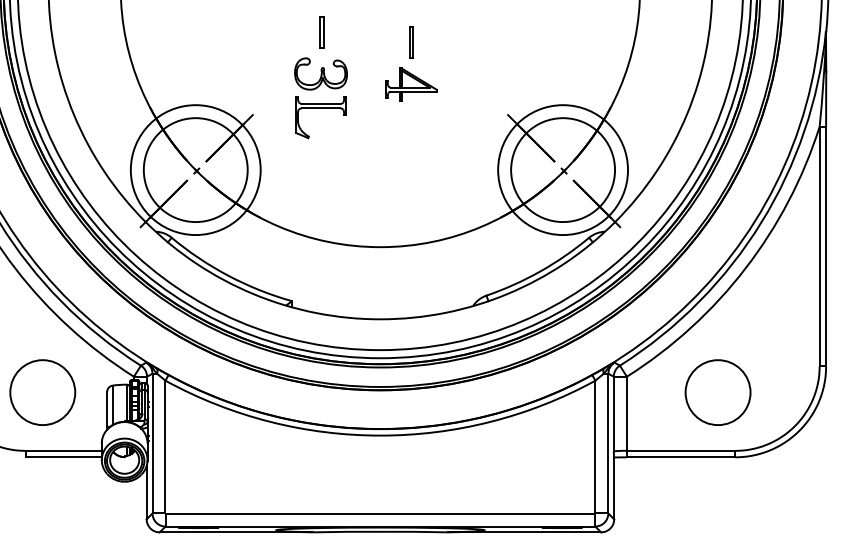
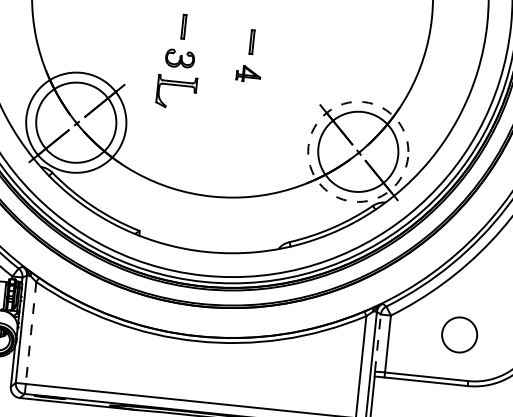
part: (320, 73) -> (179, 58), size x0.7
part: (411, 84) -> (248, 74), size x0.6
circle: (563, 170) -> (358, 152), solid -> dashed
circle: (717, 392) -> (459, 334), size x0.7
line: (613, 413) -> (377, 342), solid -> dashed
line: (165, 447) -> (31, 333), solid -> dashed

